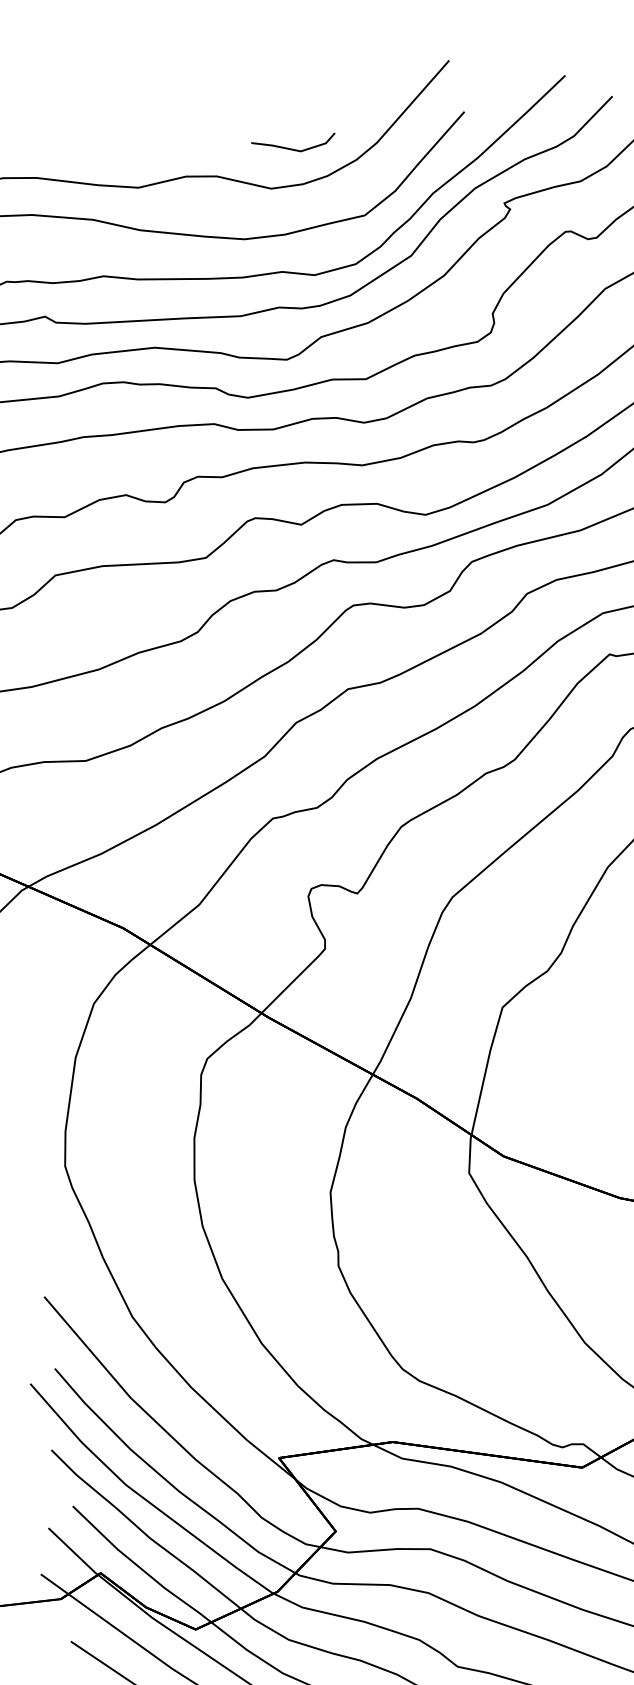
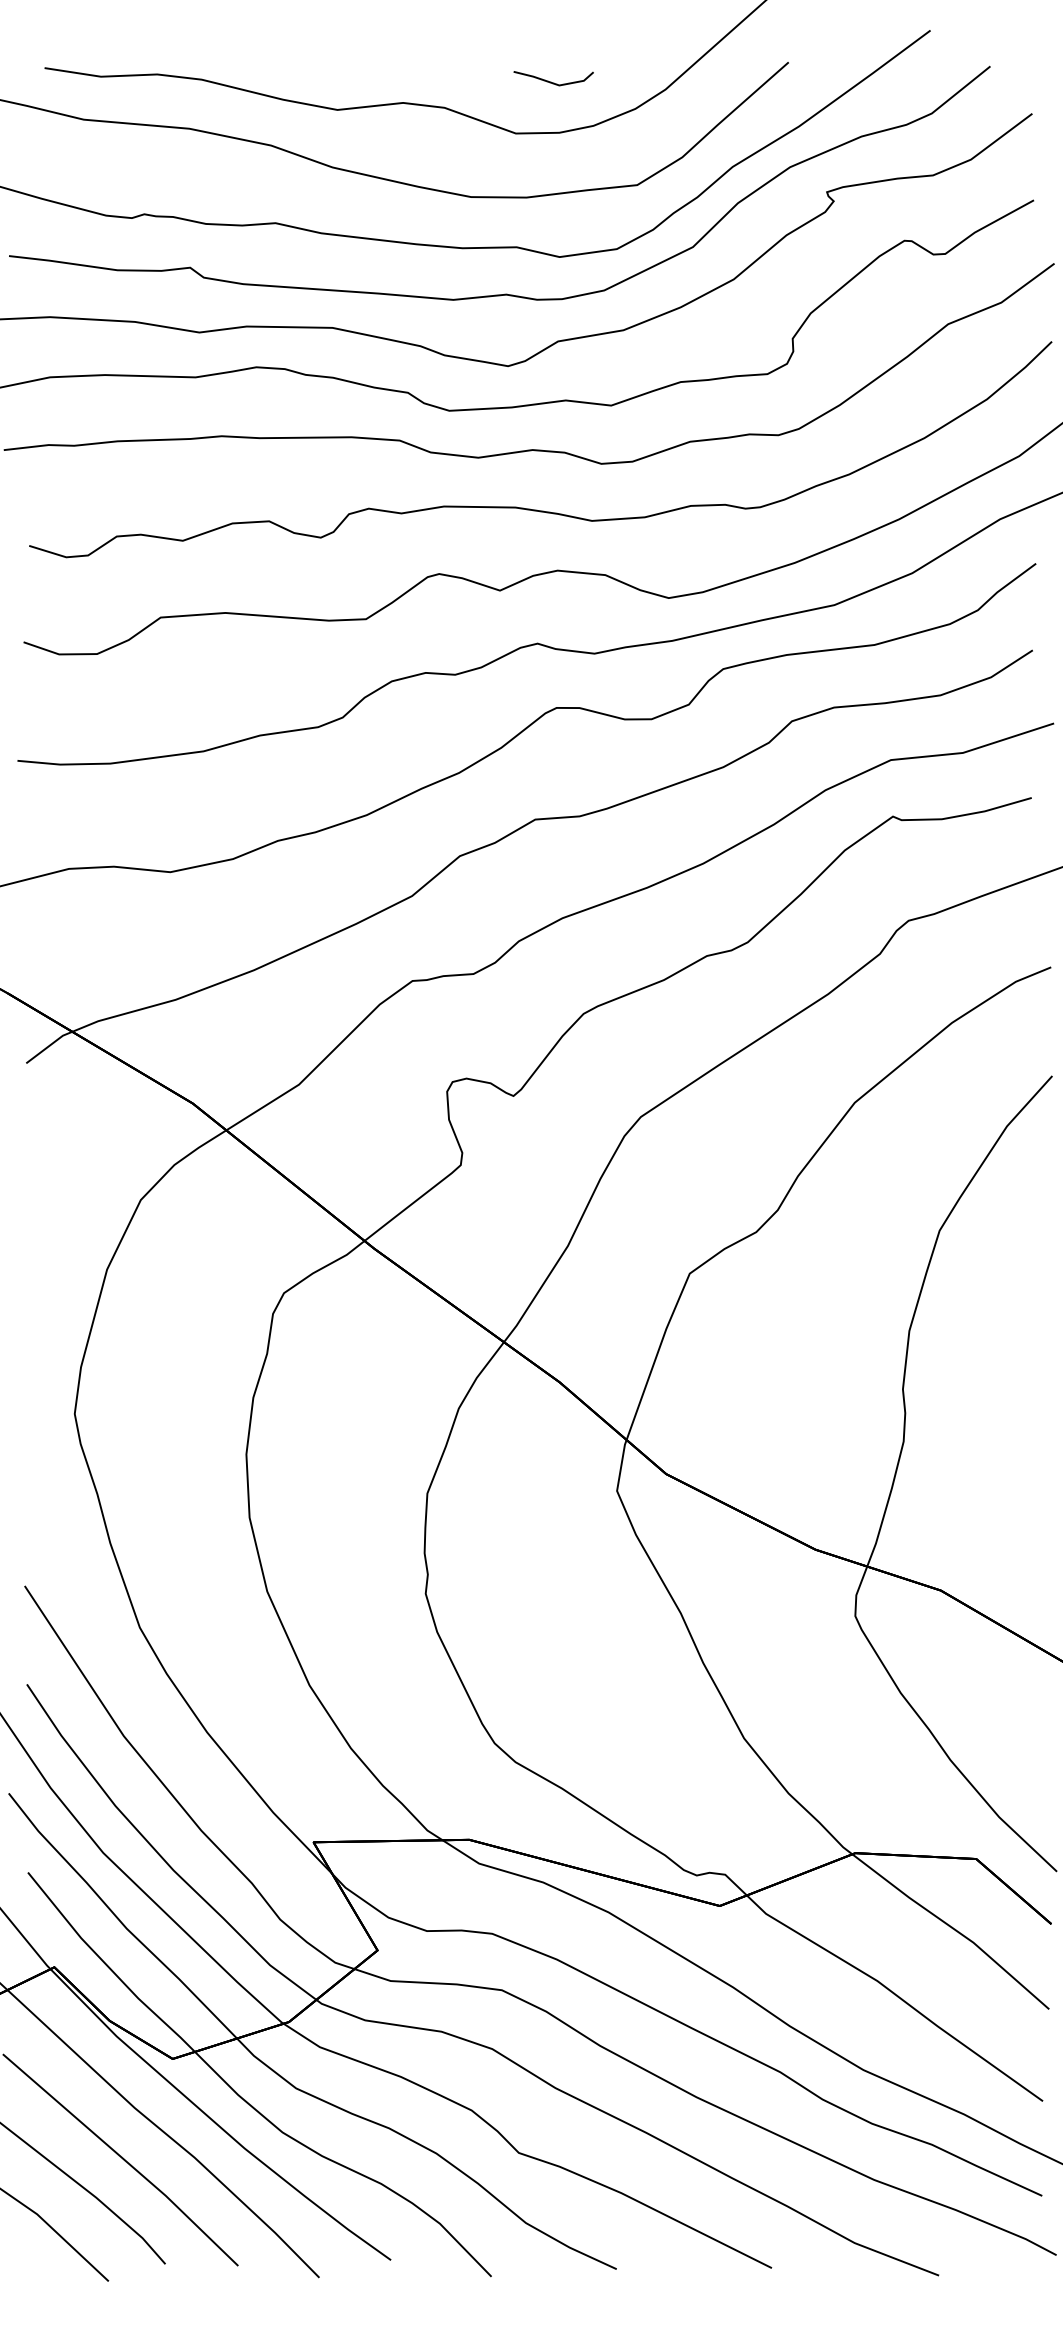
part: (293, 145) -> (553, 78), size x0.7

